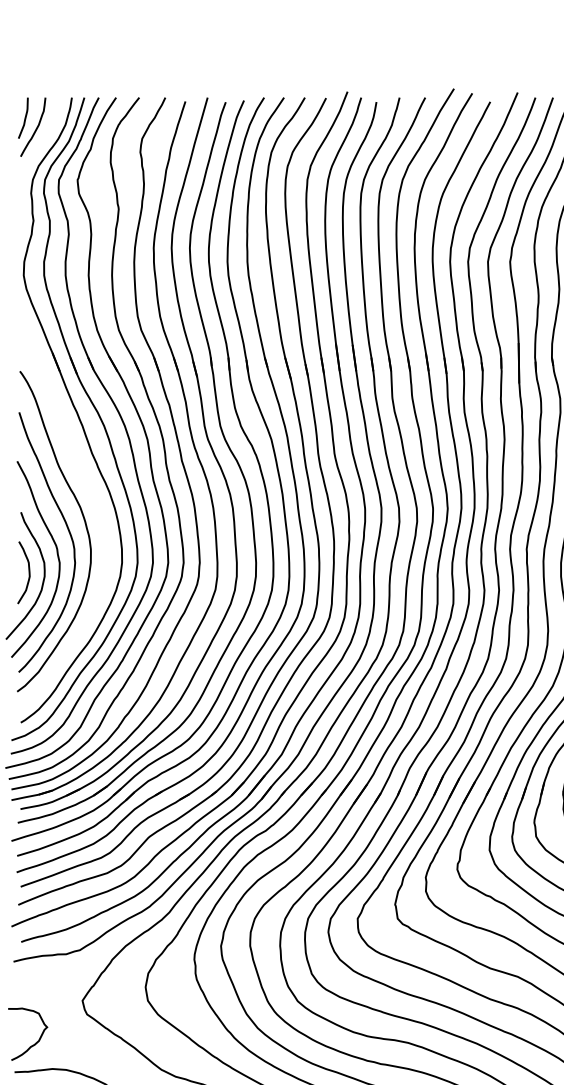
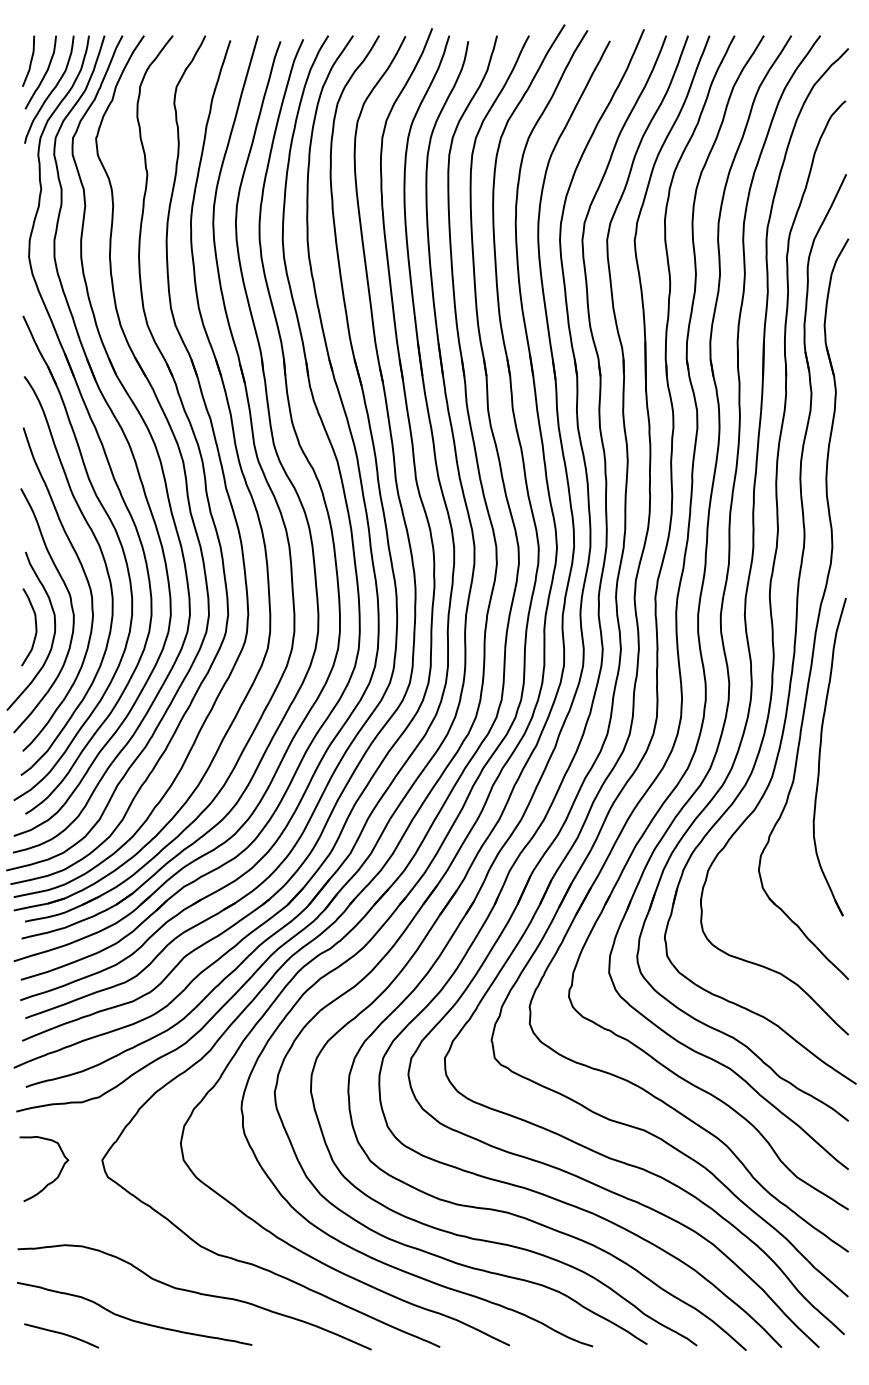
curve: (41, 141) -> (51, 90), added
part: (94, 501) -> (117, 538), added
curve: (34, 1043) -> (52, 1180), moved

